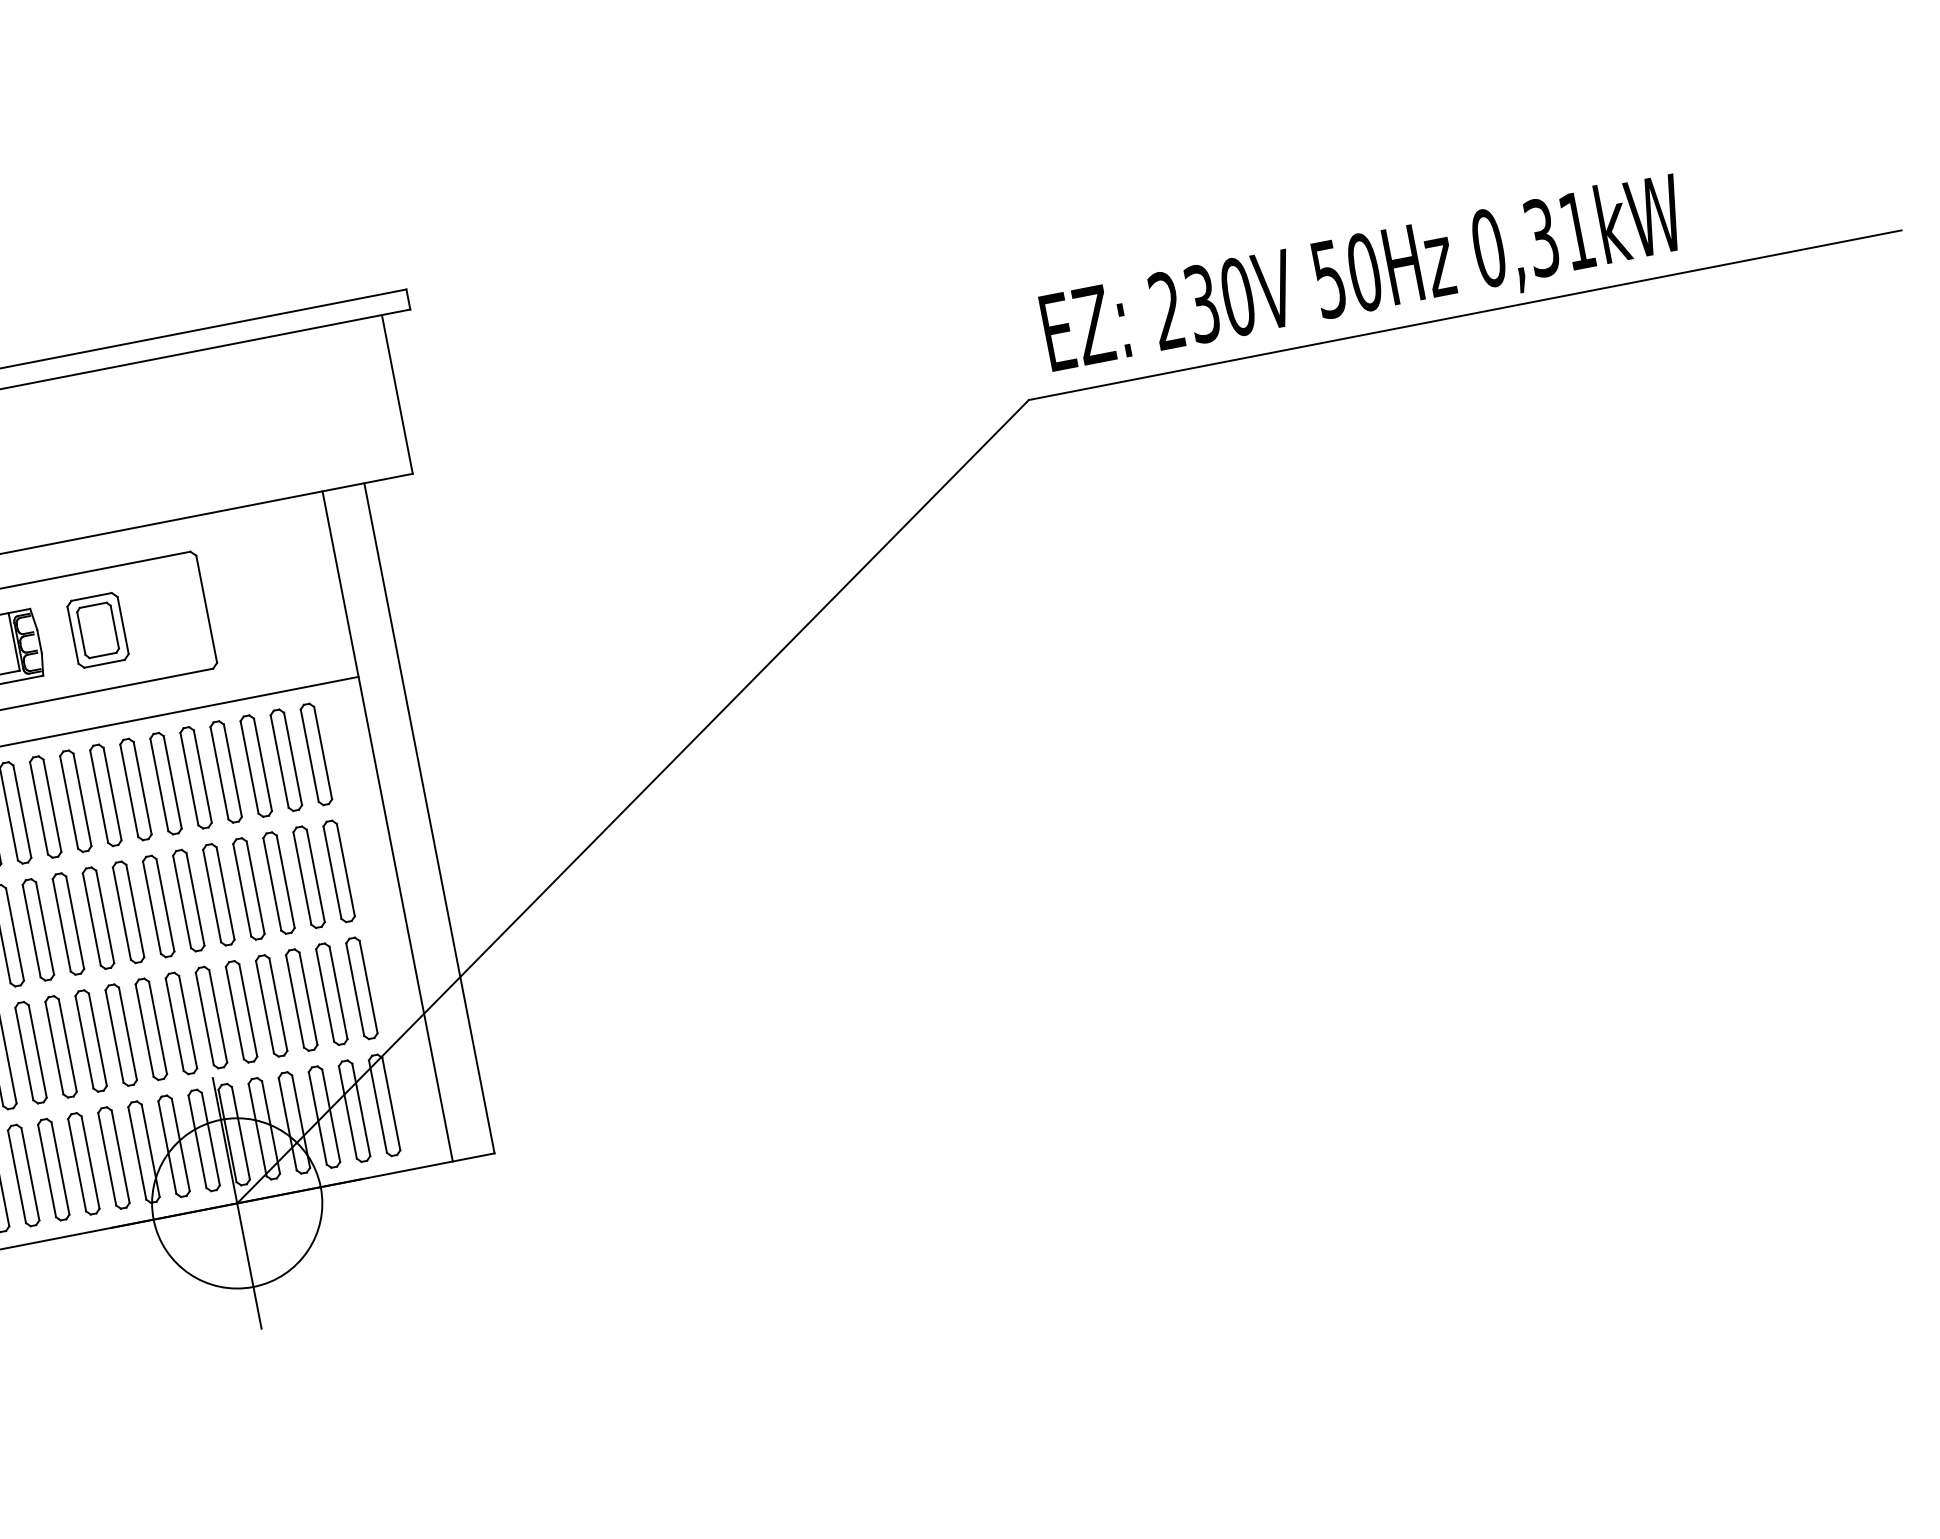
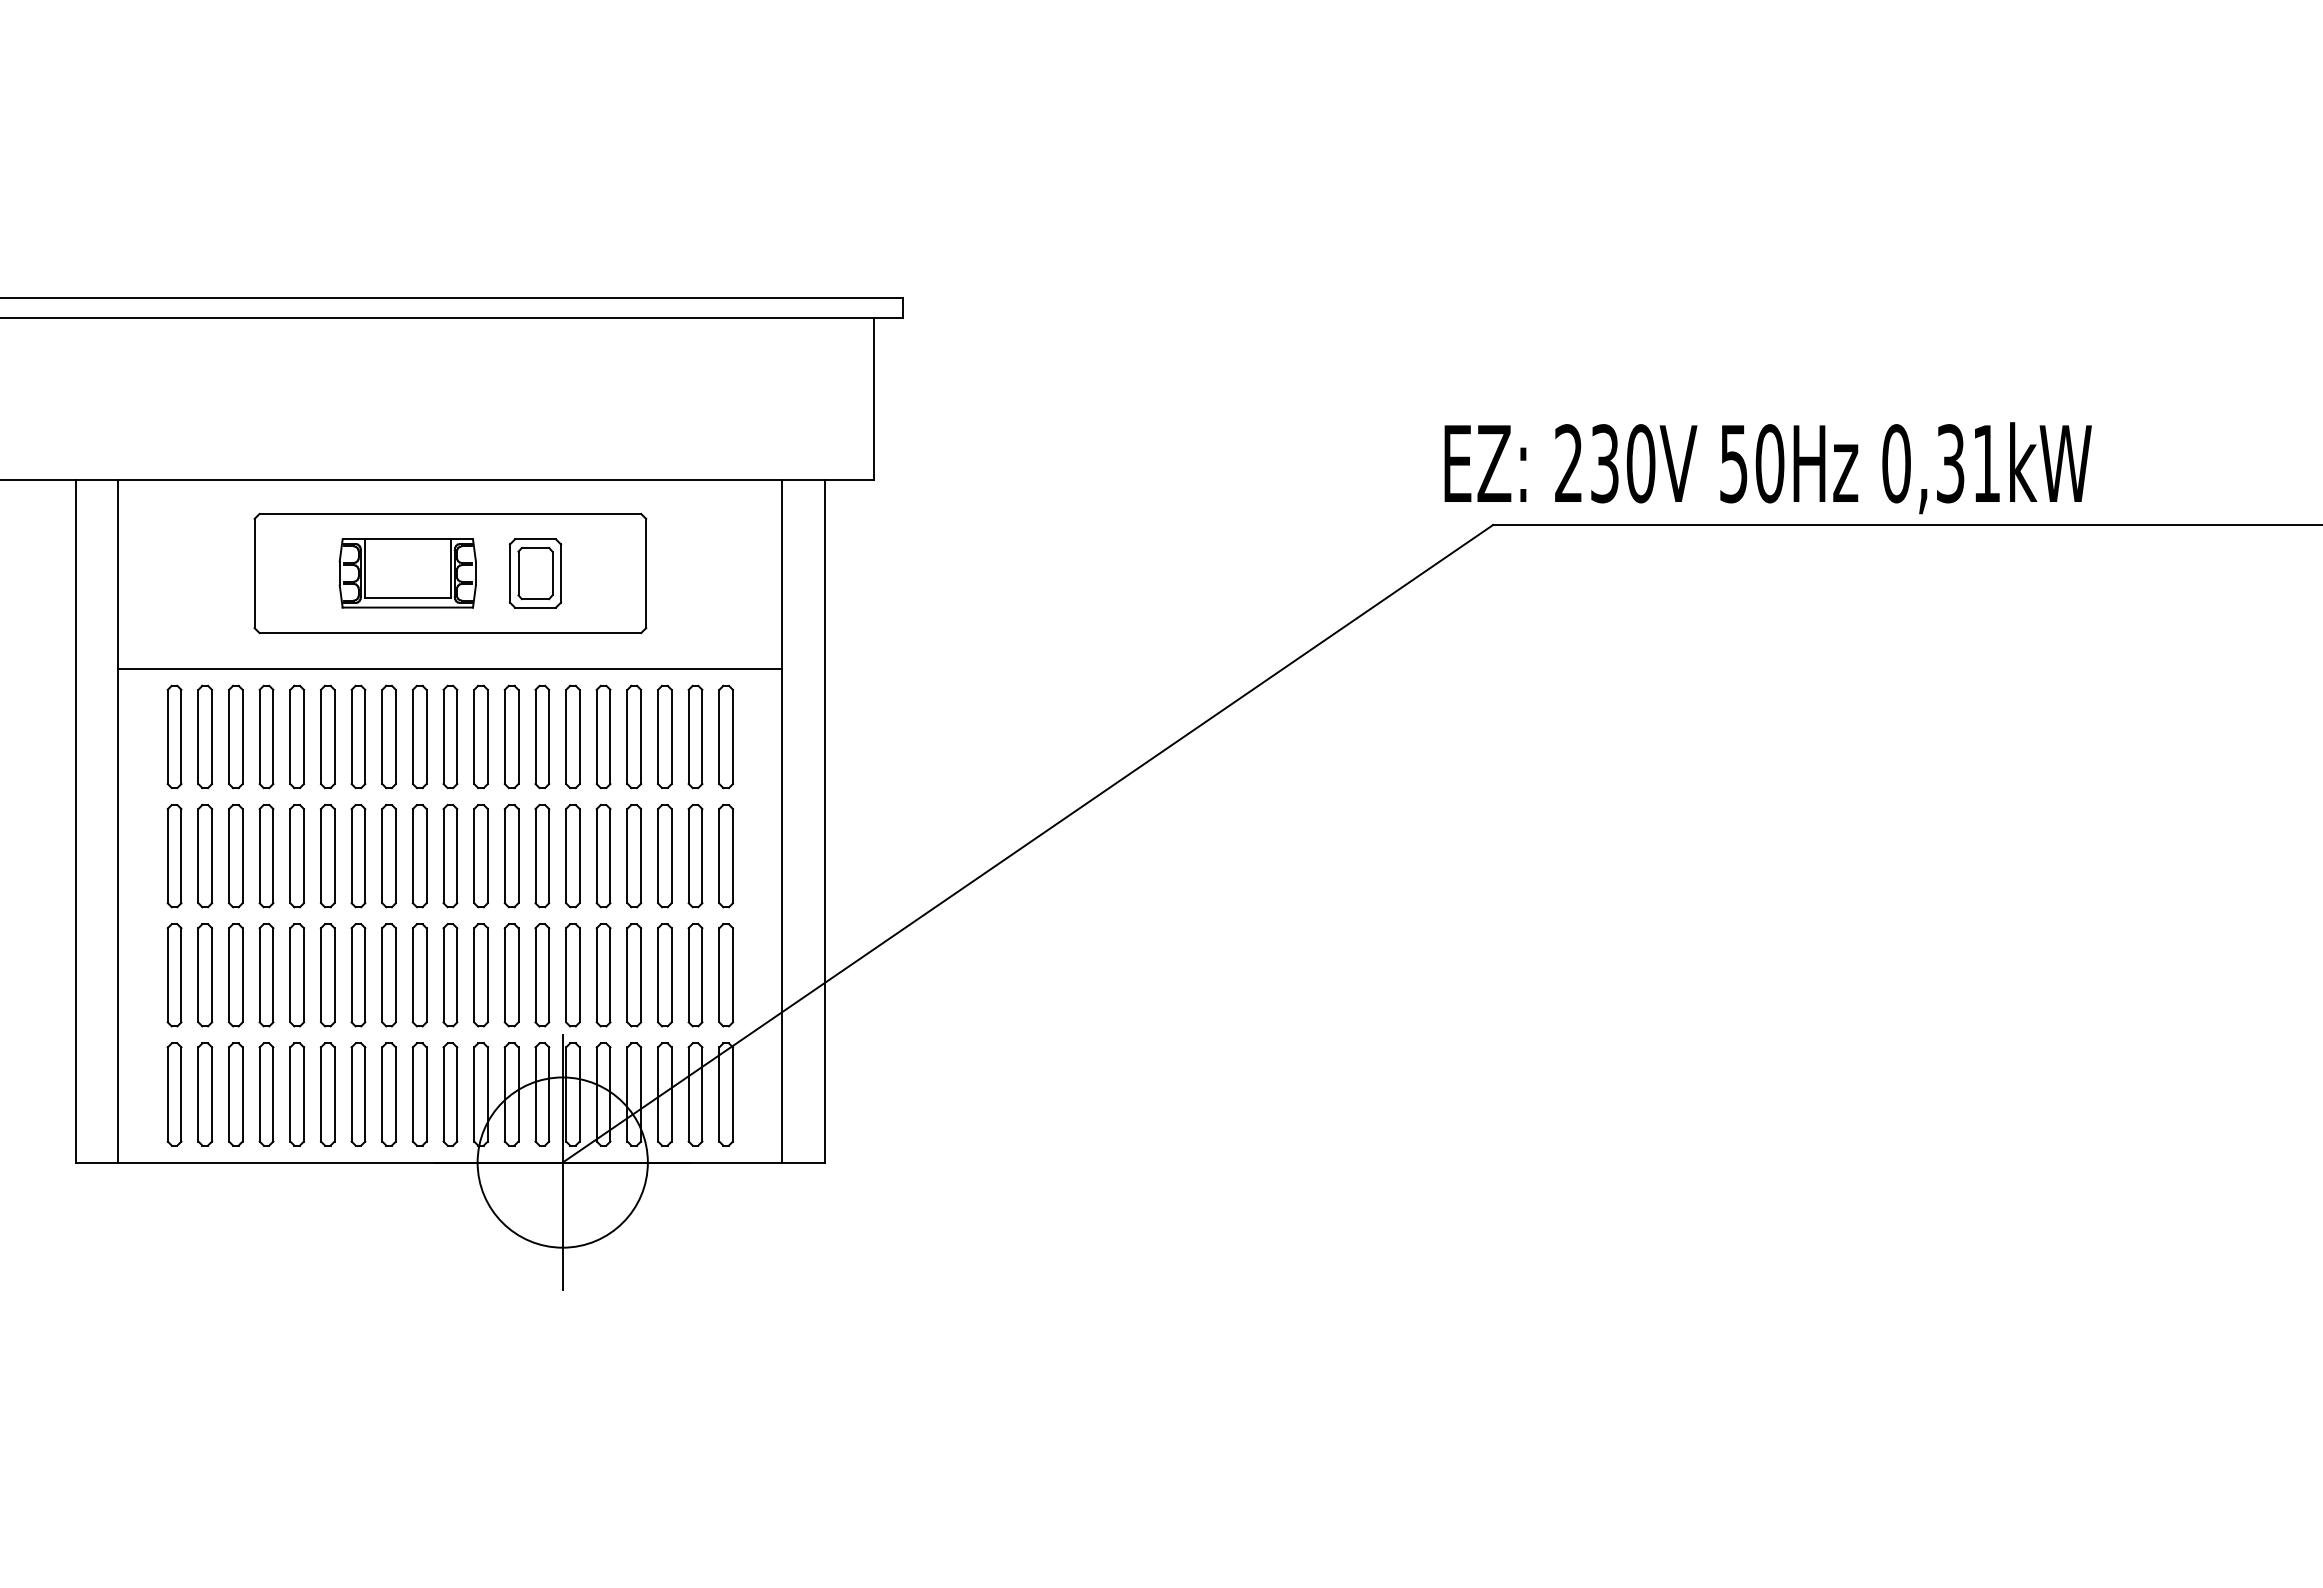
text: (1362, 277) -> (1767, 468), moved

